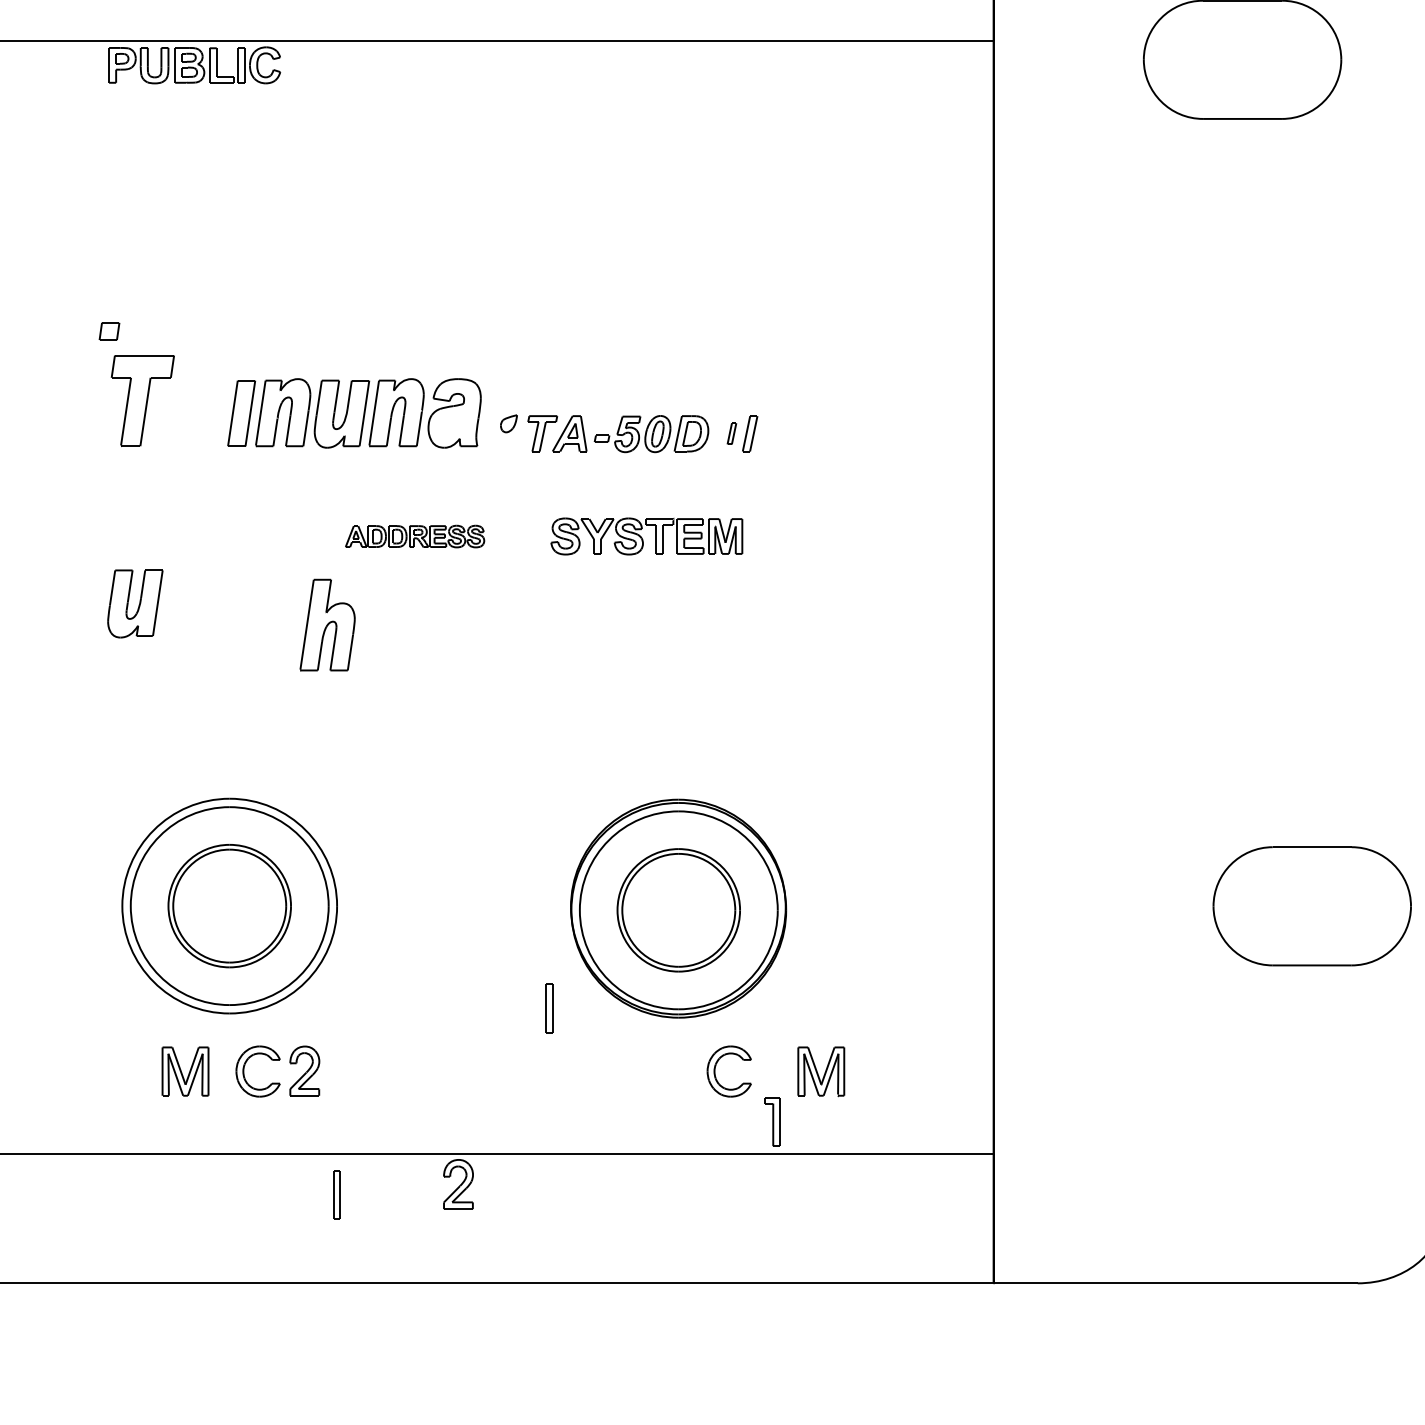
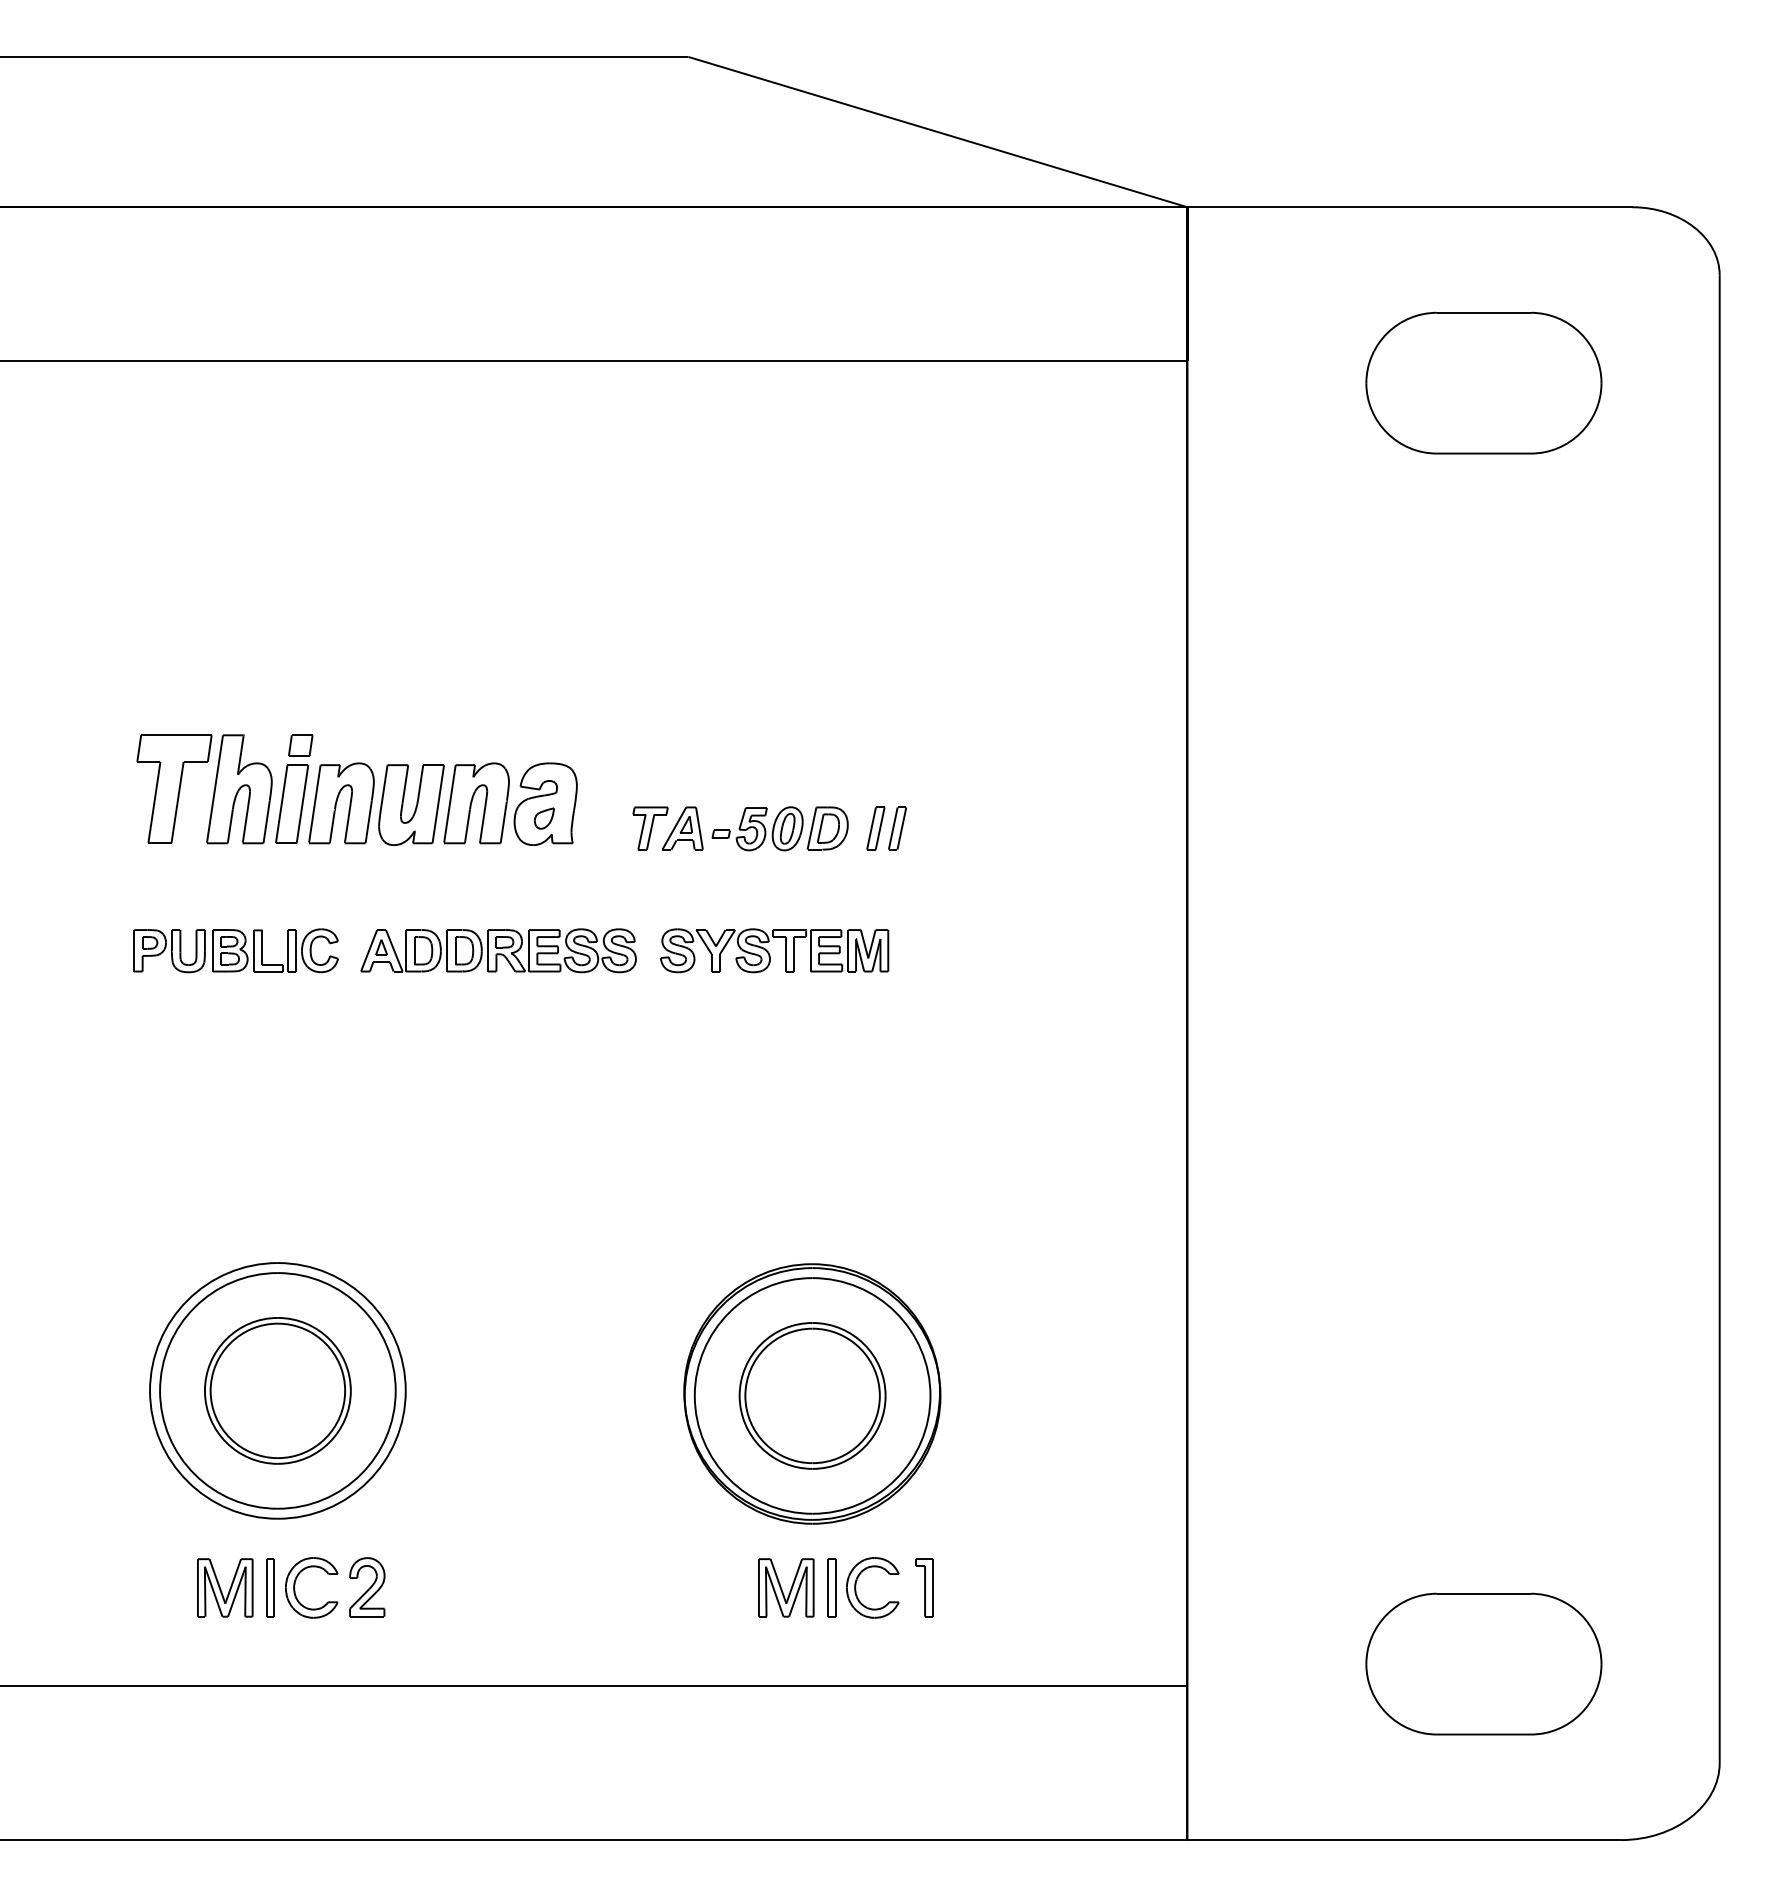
part: (194, 65) -> (235, 950), moved
part: (109, 331) -> (300, 745), moved
part: (509, 423) -> (544, 818), moved
part: (731, 433) -> (875, 828), size x1.67
part: (415, 536) -> (498, 950), size x1.67
part: (135, 603) -> (165, 1030), removed
part: (327, 625) -> (239, 789), moved
part: (1311, 905) -> (1483, 1663), moved
part: (549, 1008) -> (831, 1587), moved
part: (821, 1071) -> (786, 1587), moved
part: (772, 1121) -> (924, 1587), moved
part: (458, 1184) -> (550, 1722), removed
part: (336, 1194) -> (270, 1587), moved

